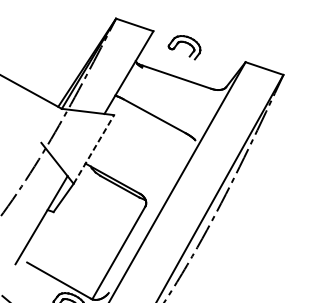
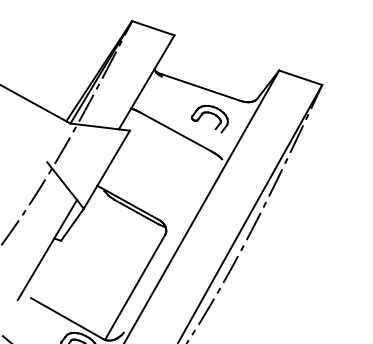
part: (184, 47) -> (209, 118), moved
line: (94, 149) -> (107, 169), dashed -> solid

